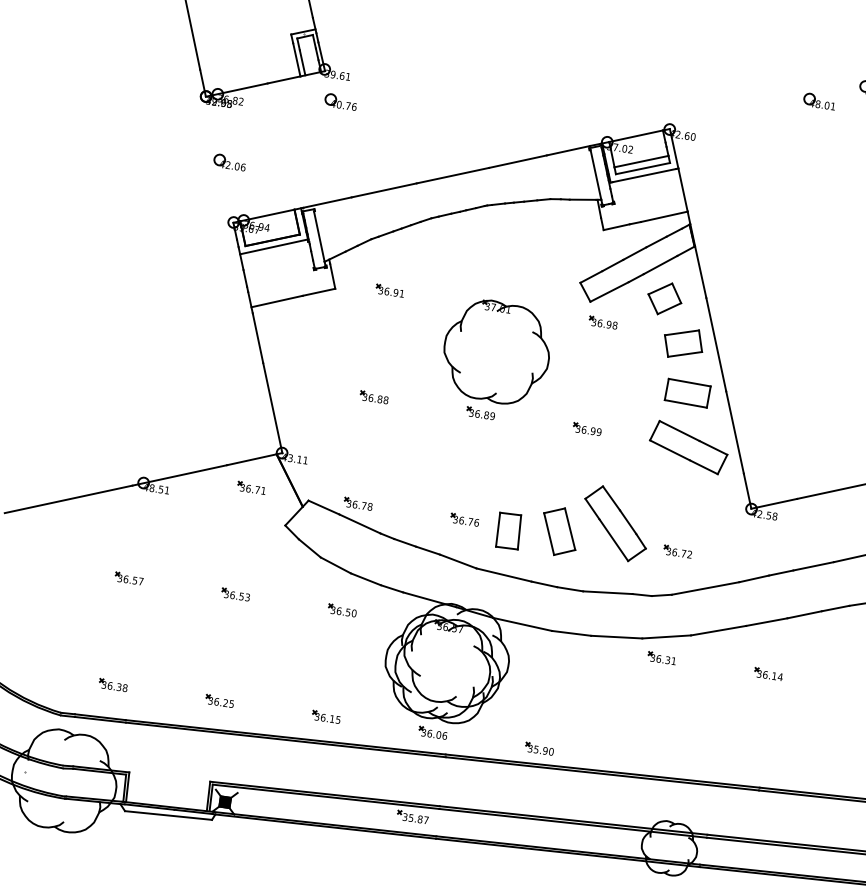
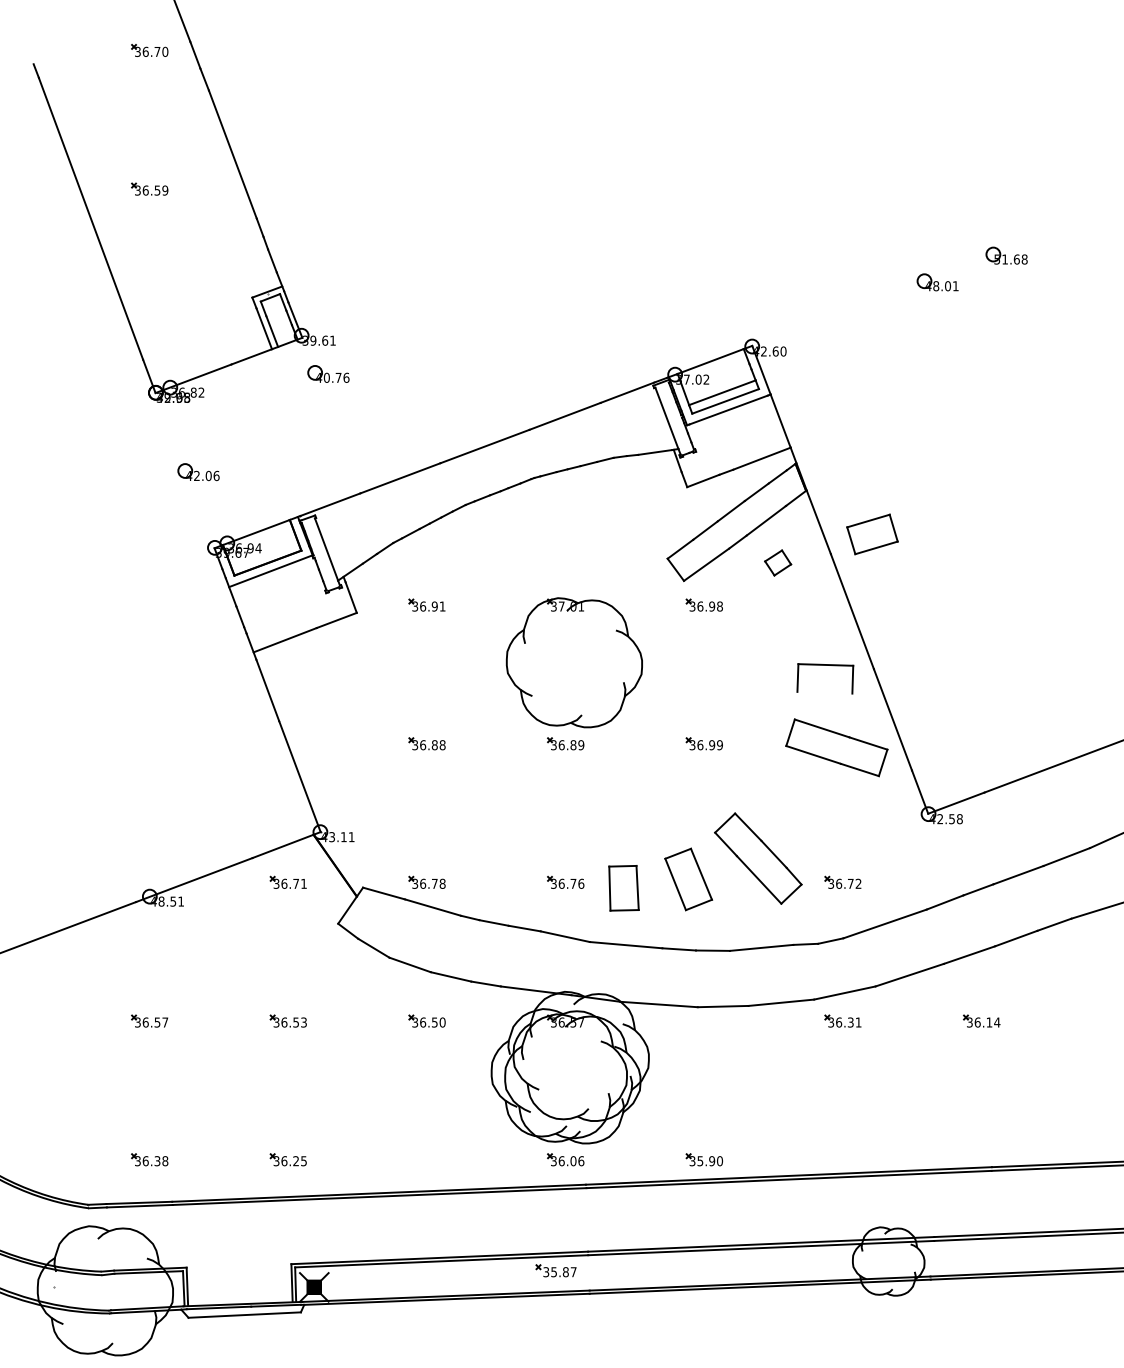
part: (664, 298) -> (777, 562), size x0.6
part: (683, 343) -> (872, 534), moved
line: (685, 403) -> (824, 692), removed
part: (326, 716) -> (426, 1159), removed

